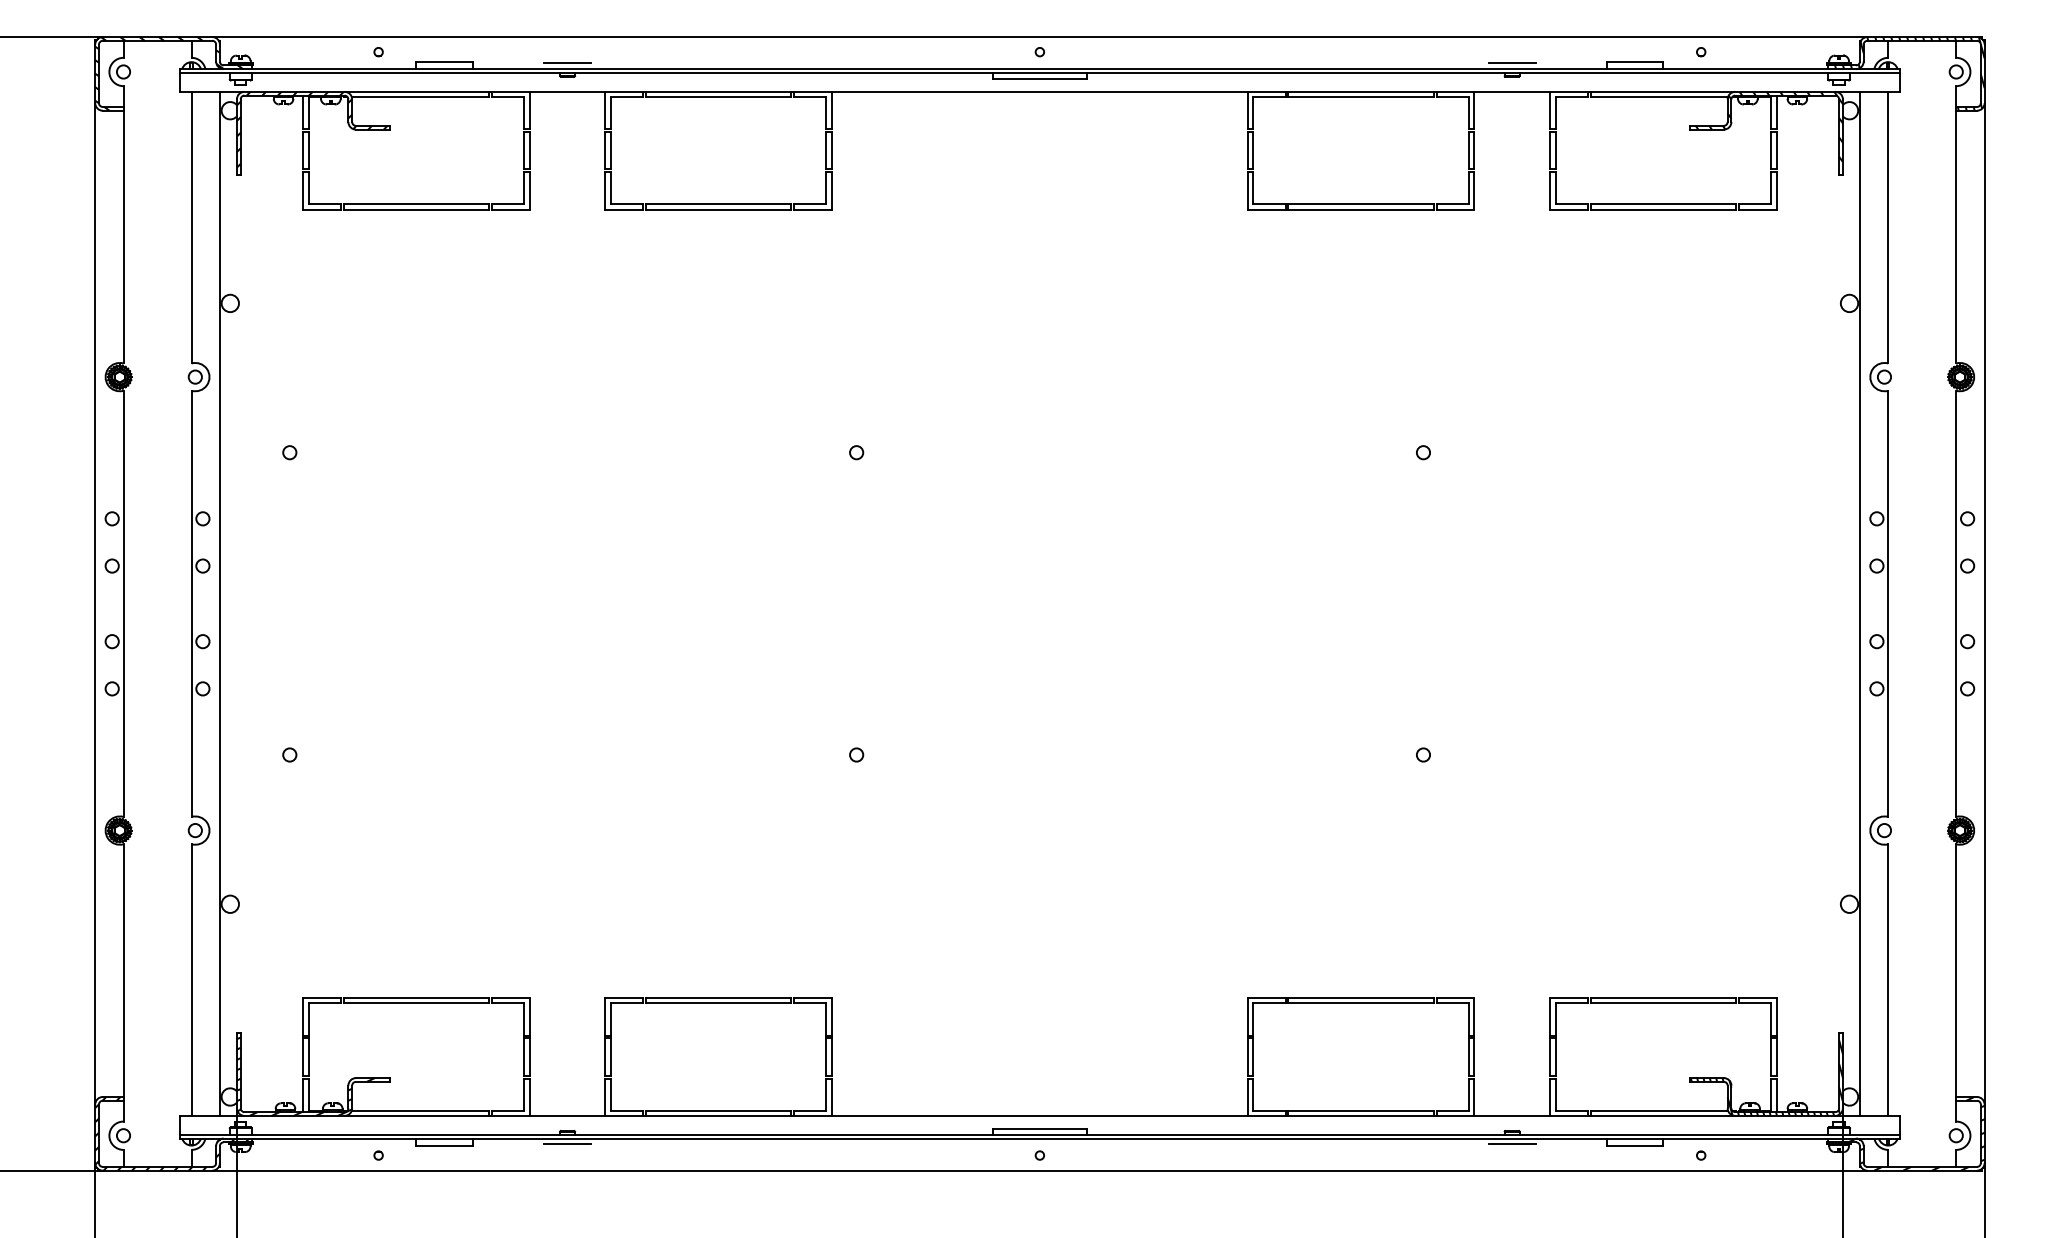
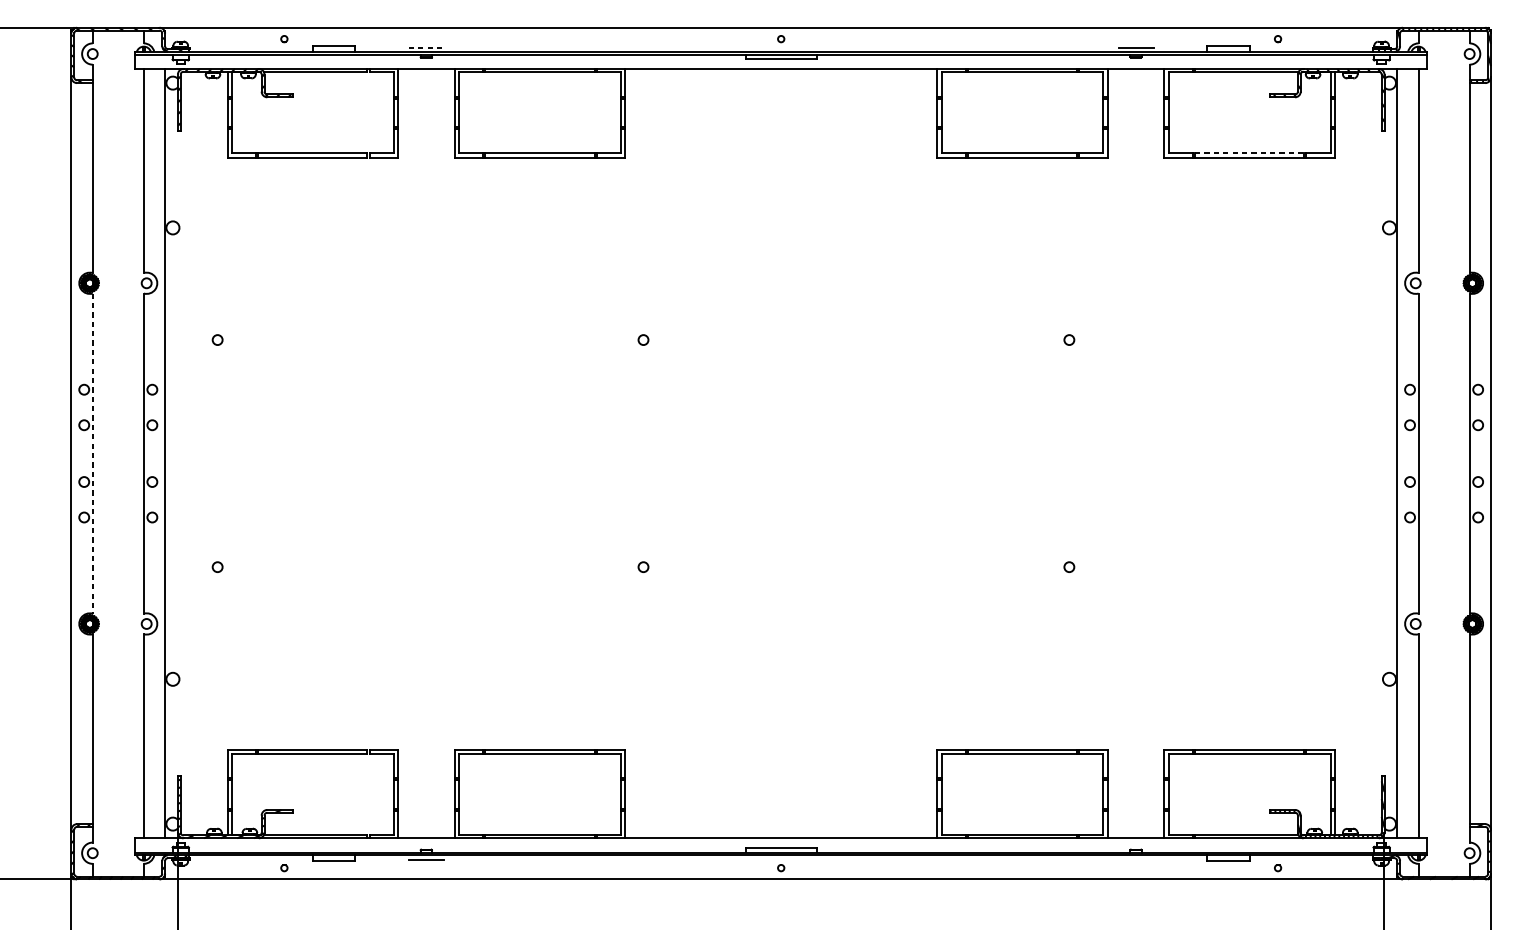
line: (568, 63) -> (427, 47), solid -> dashed
line: (1663, 204) -> (1249, 153), solid -> dashed
line: (123, 604) -> (92, 454), solid -> dashed
line: (1511, 1144) -> (1135, 859), removed

